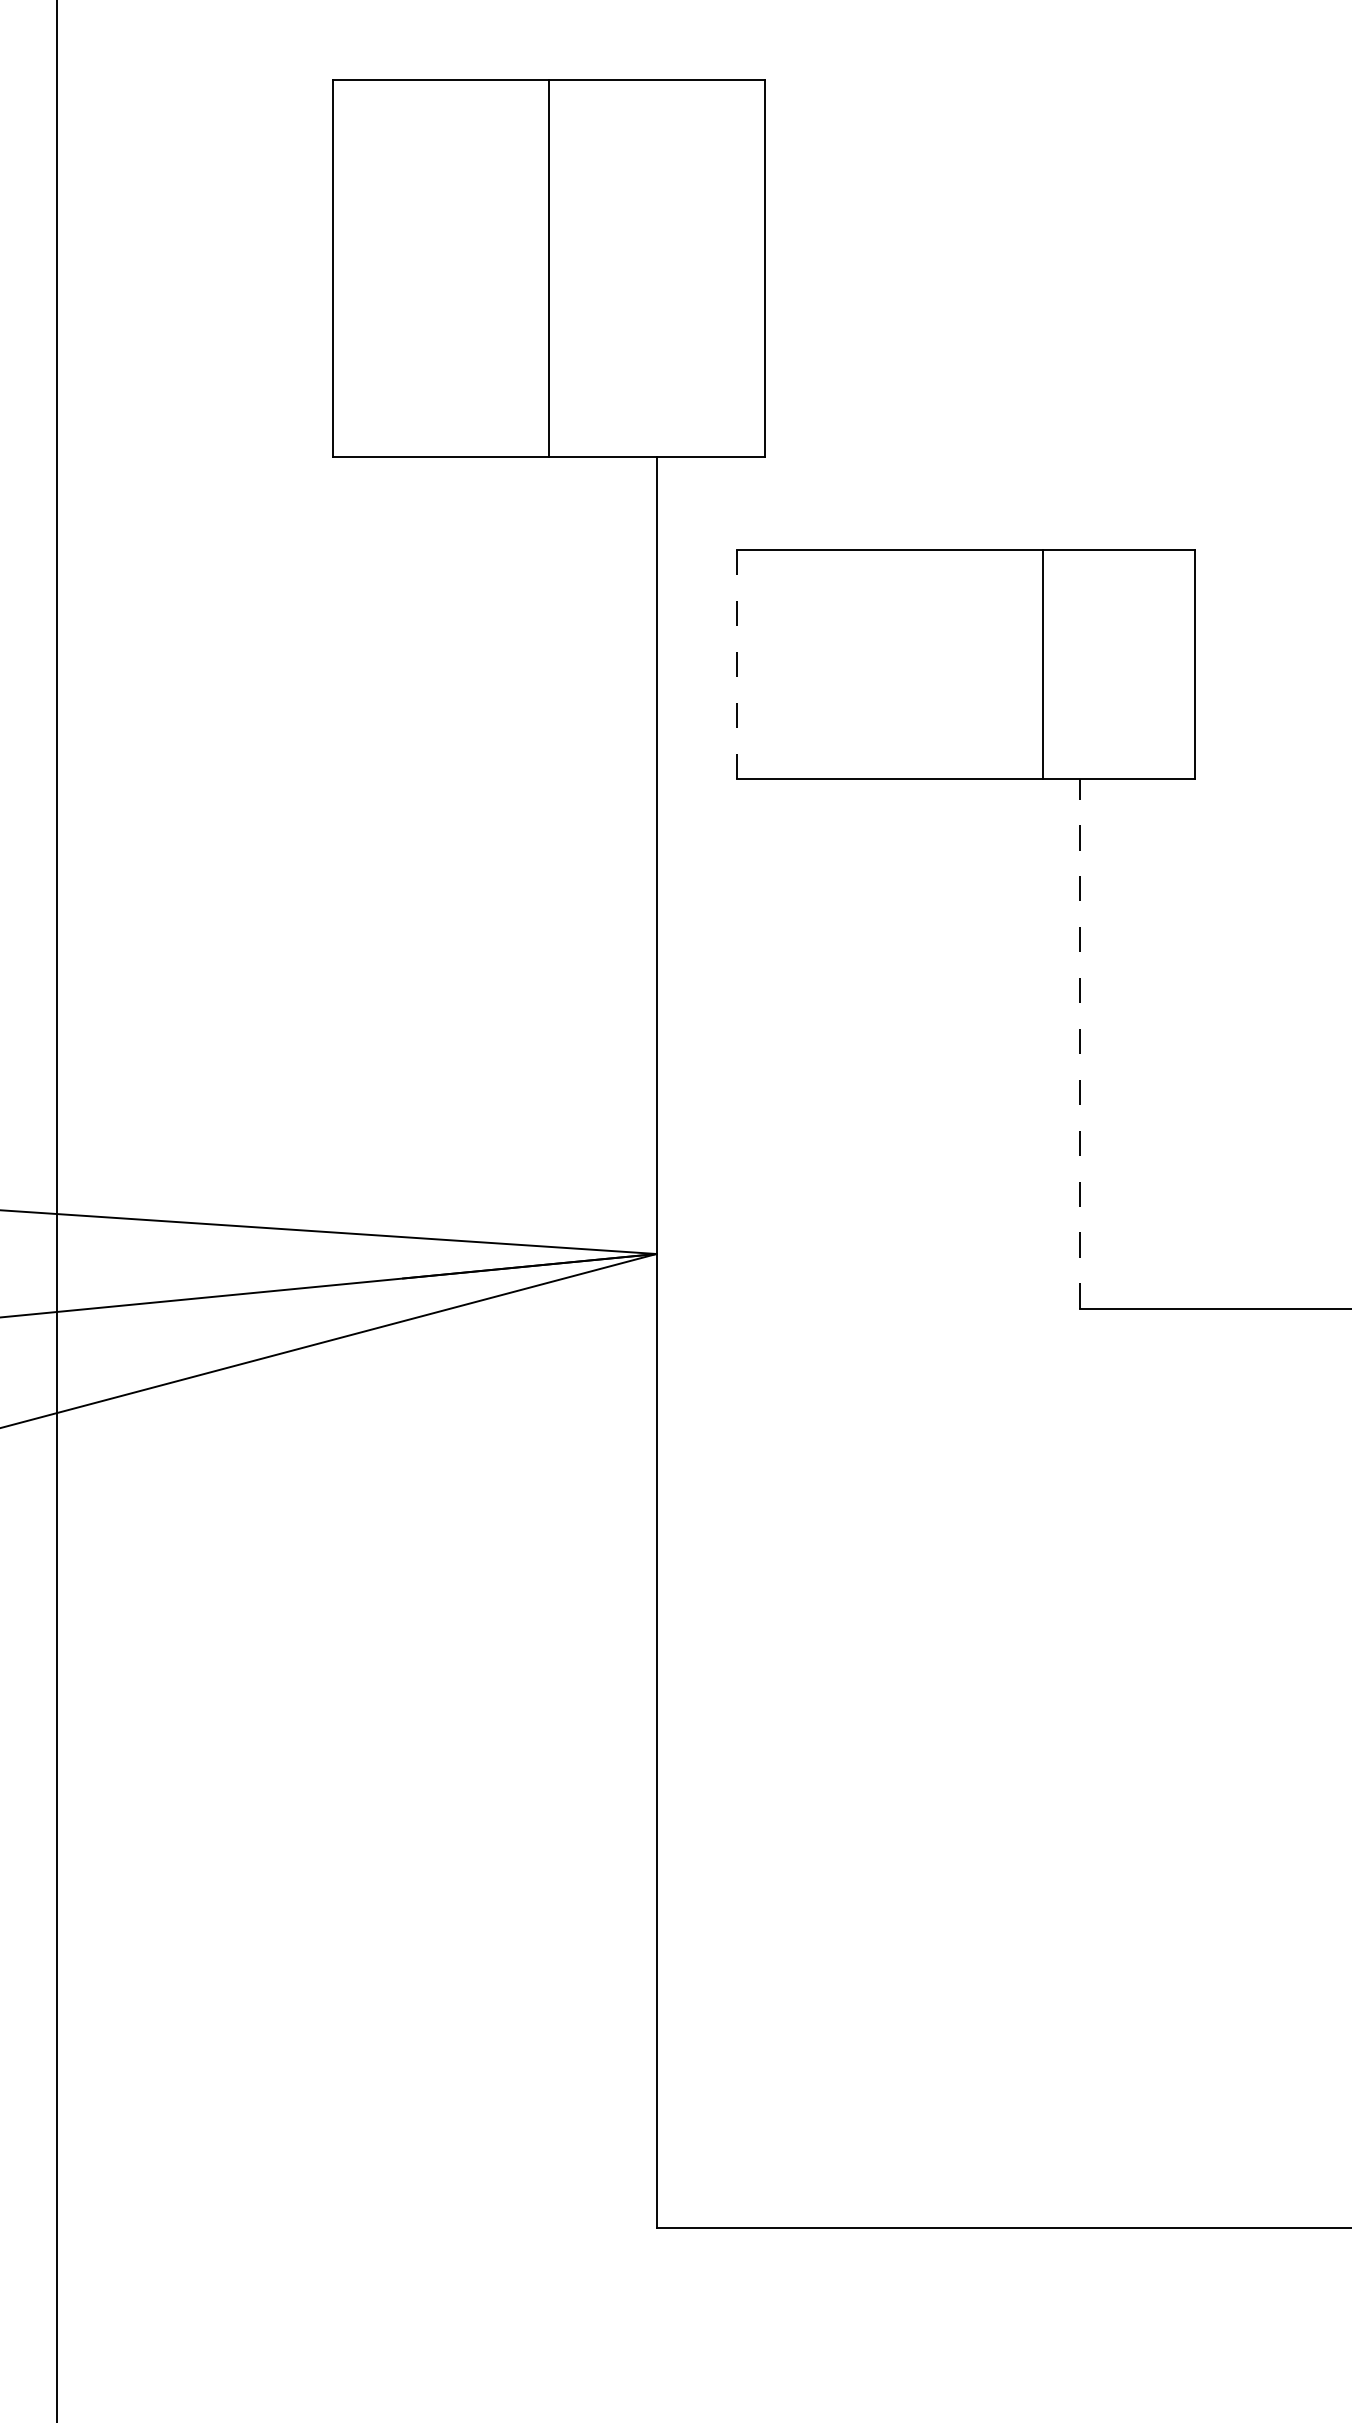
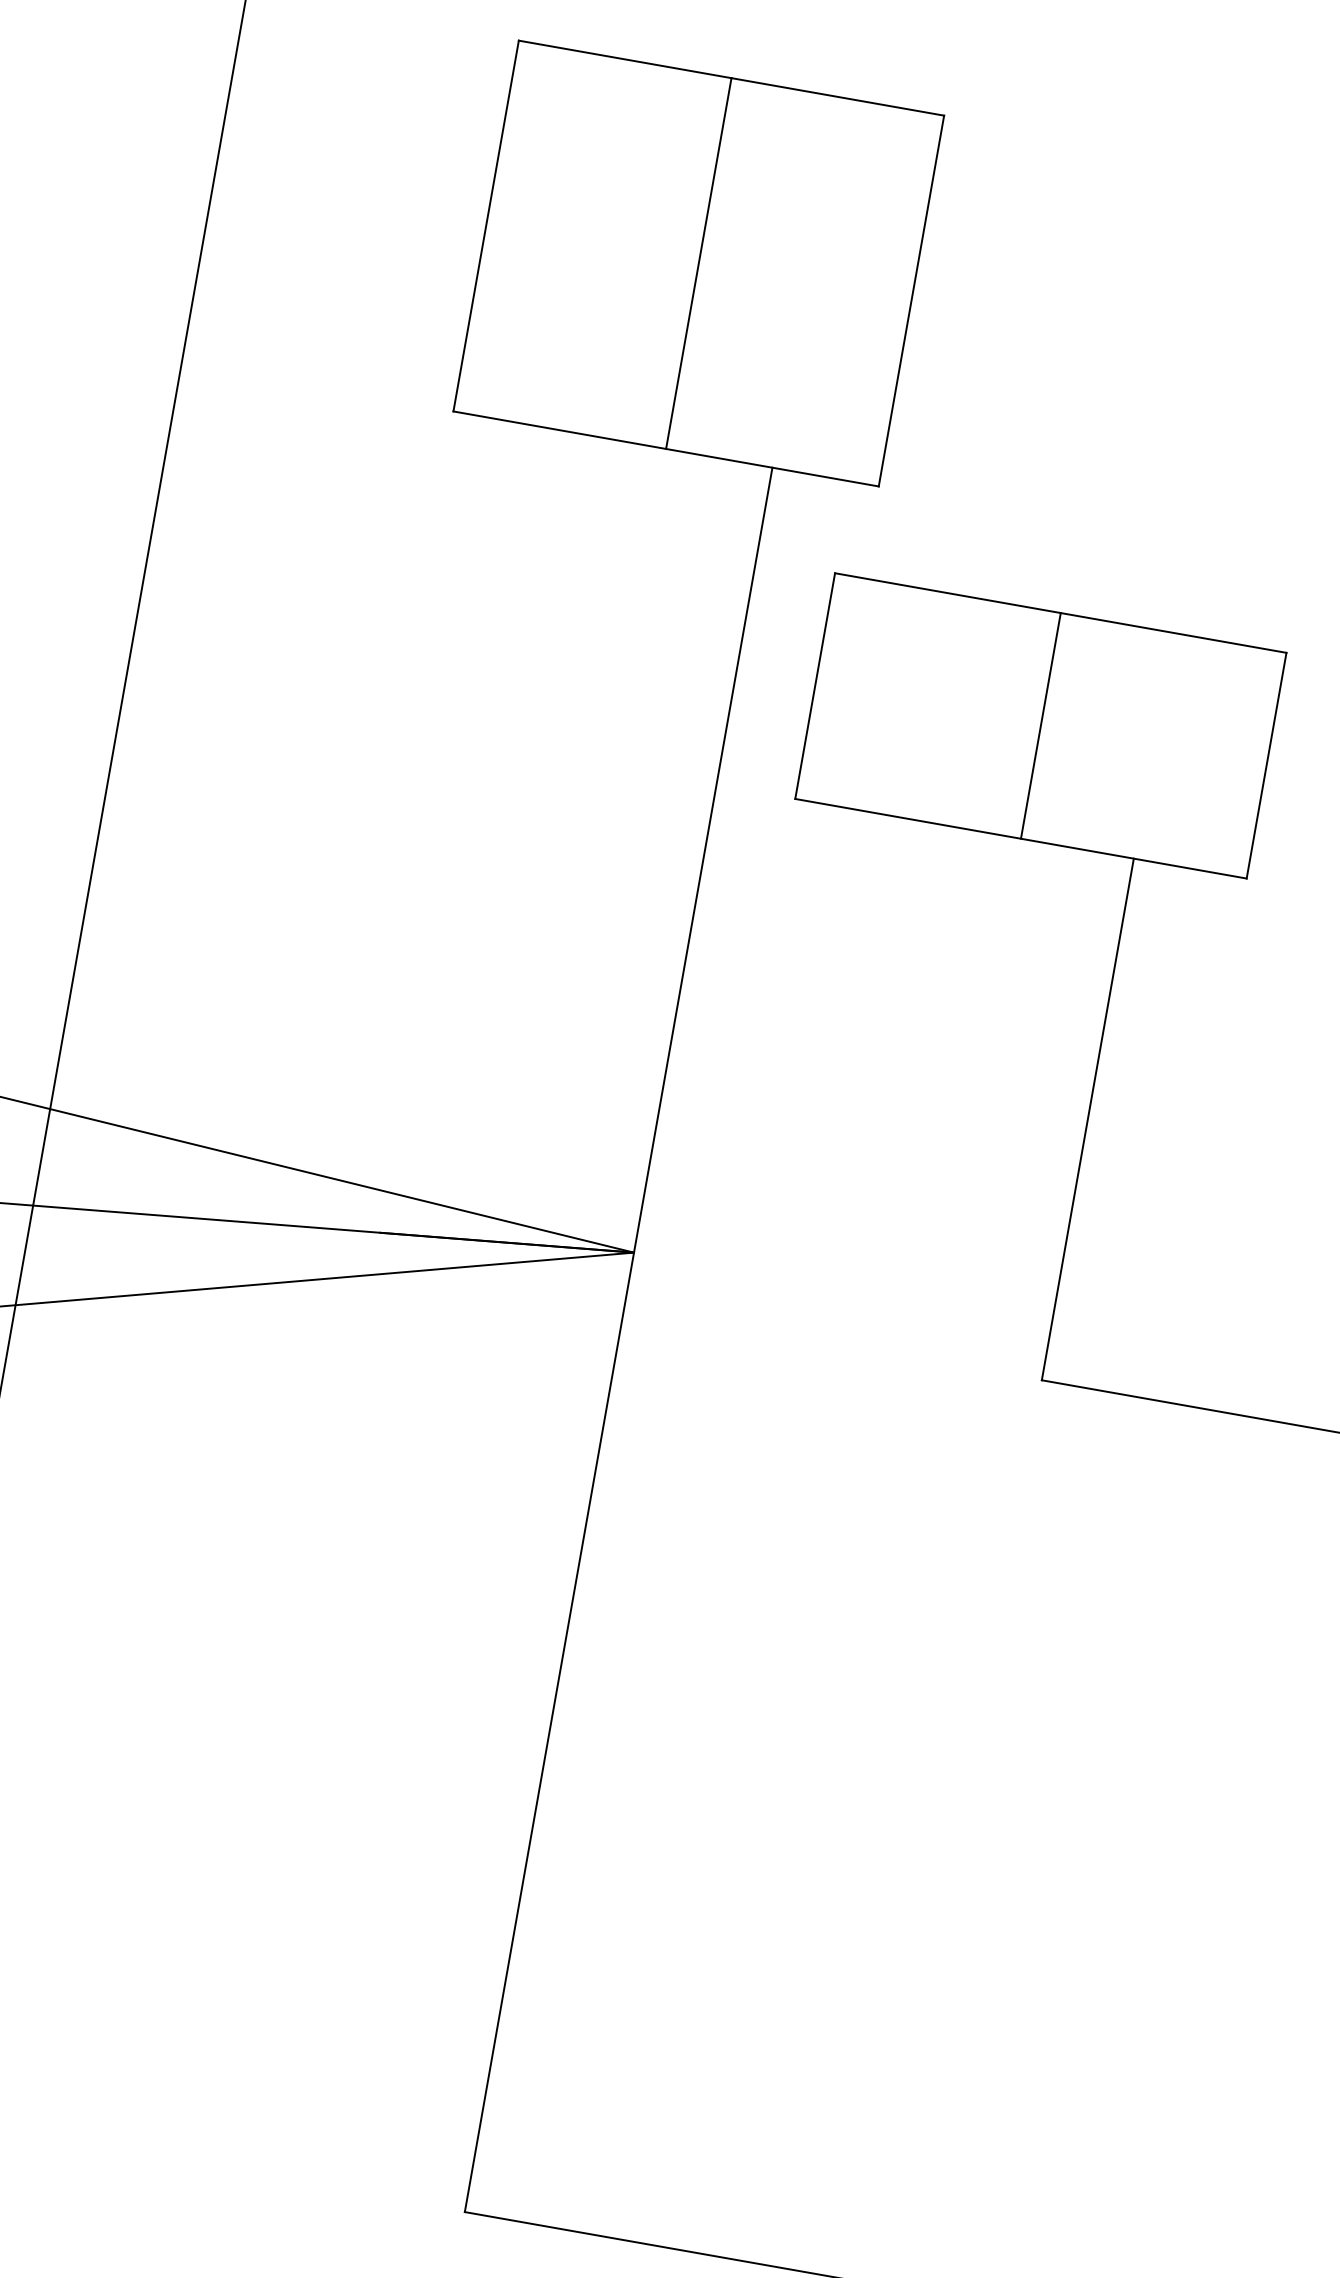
line: (736, 664) -> (815, 685), dashed -> solid
line: (1042, 664) -> (1040, 725), moved
line: (1080, 1044) -> (1087, 1119), dashed -> solid

